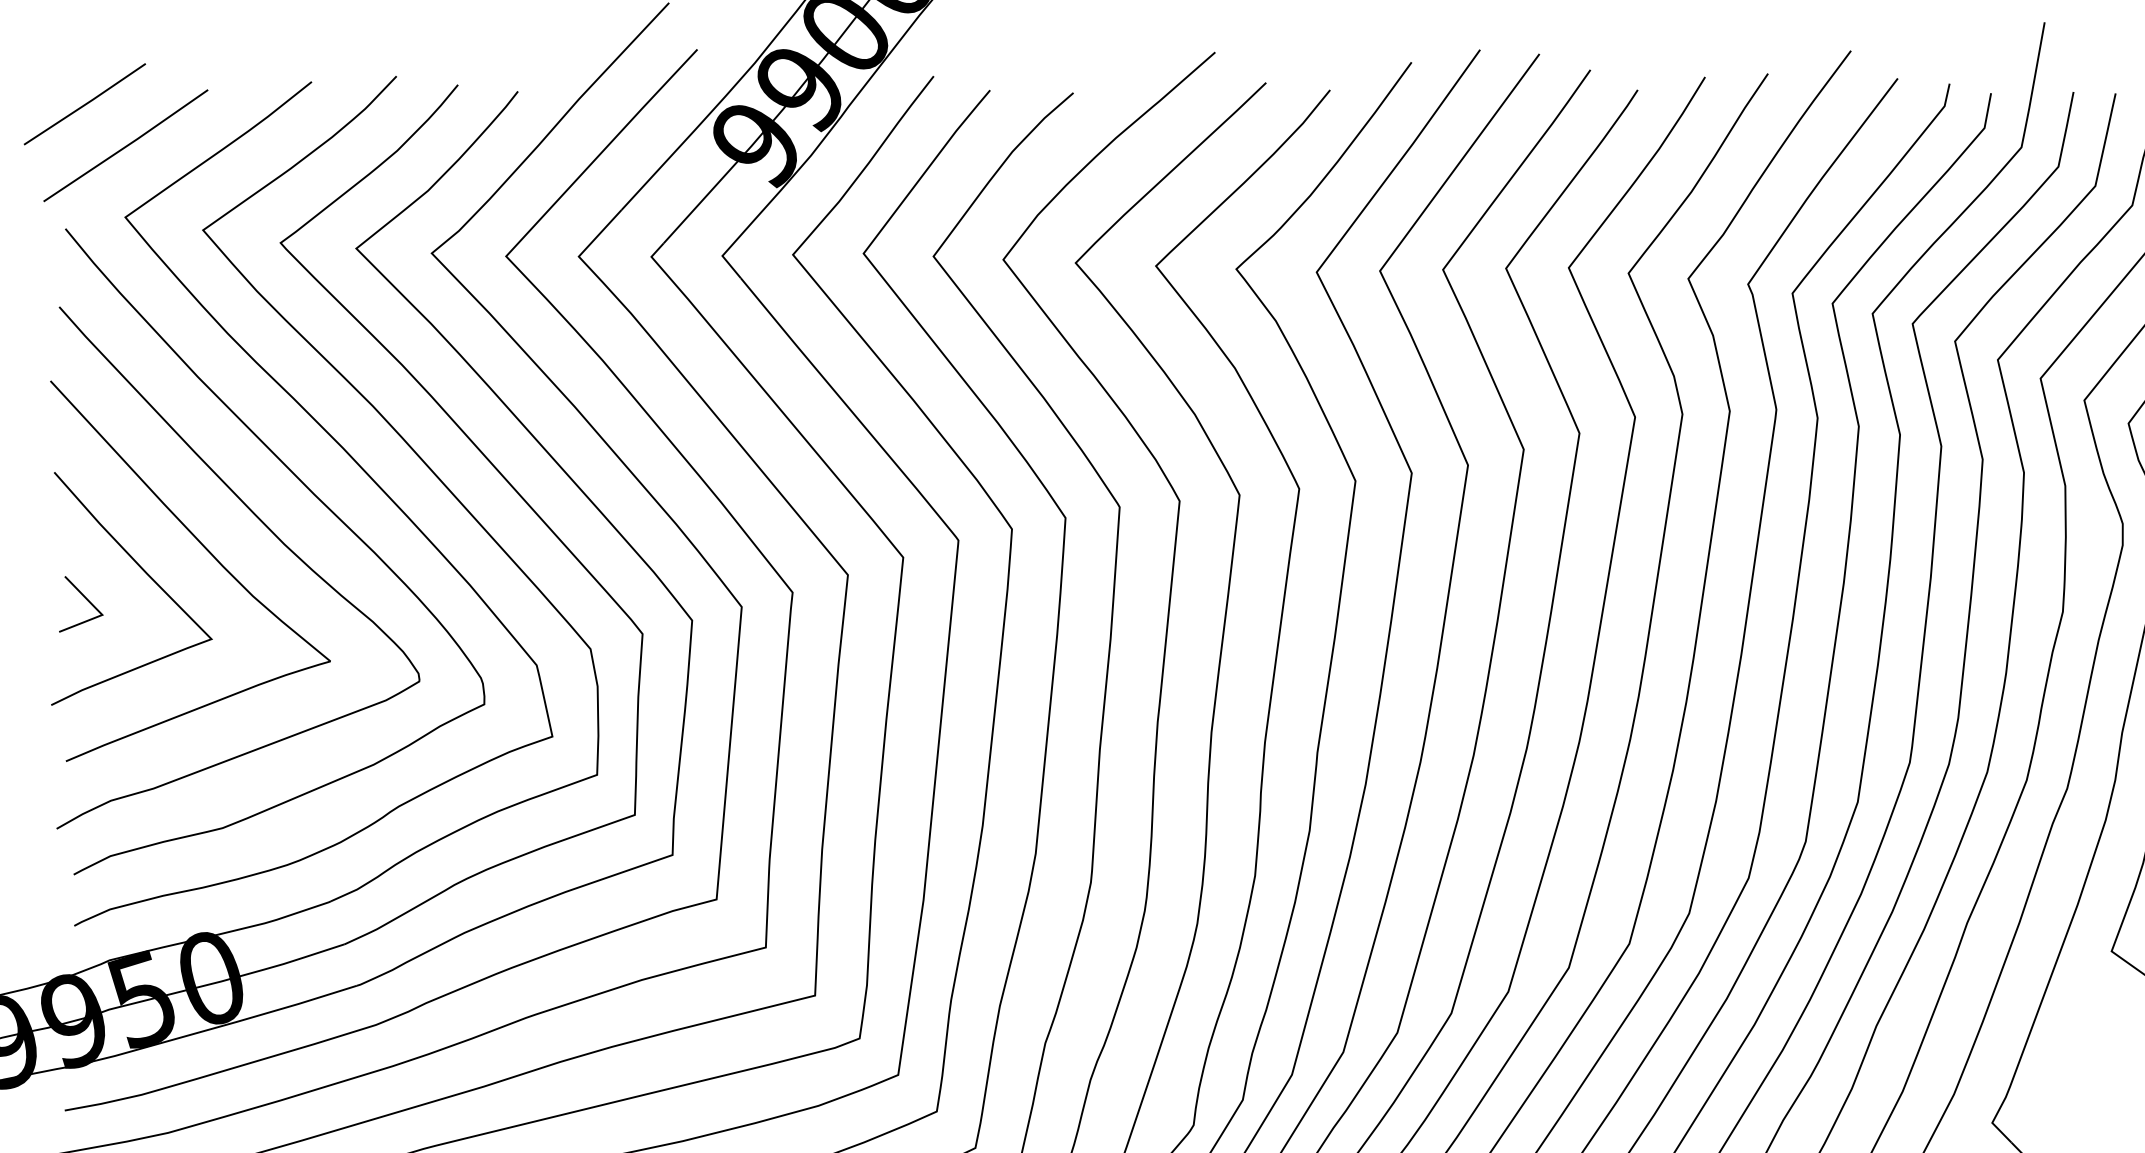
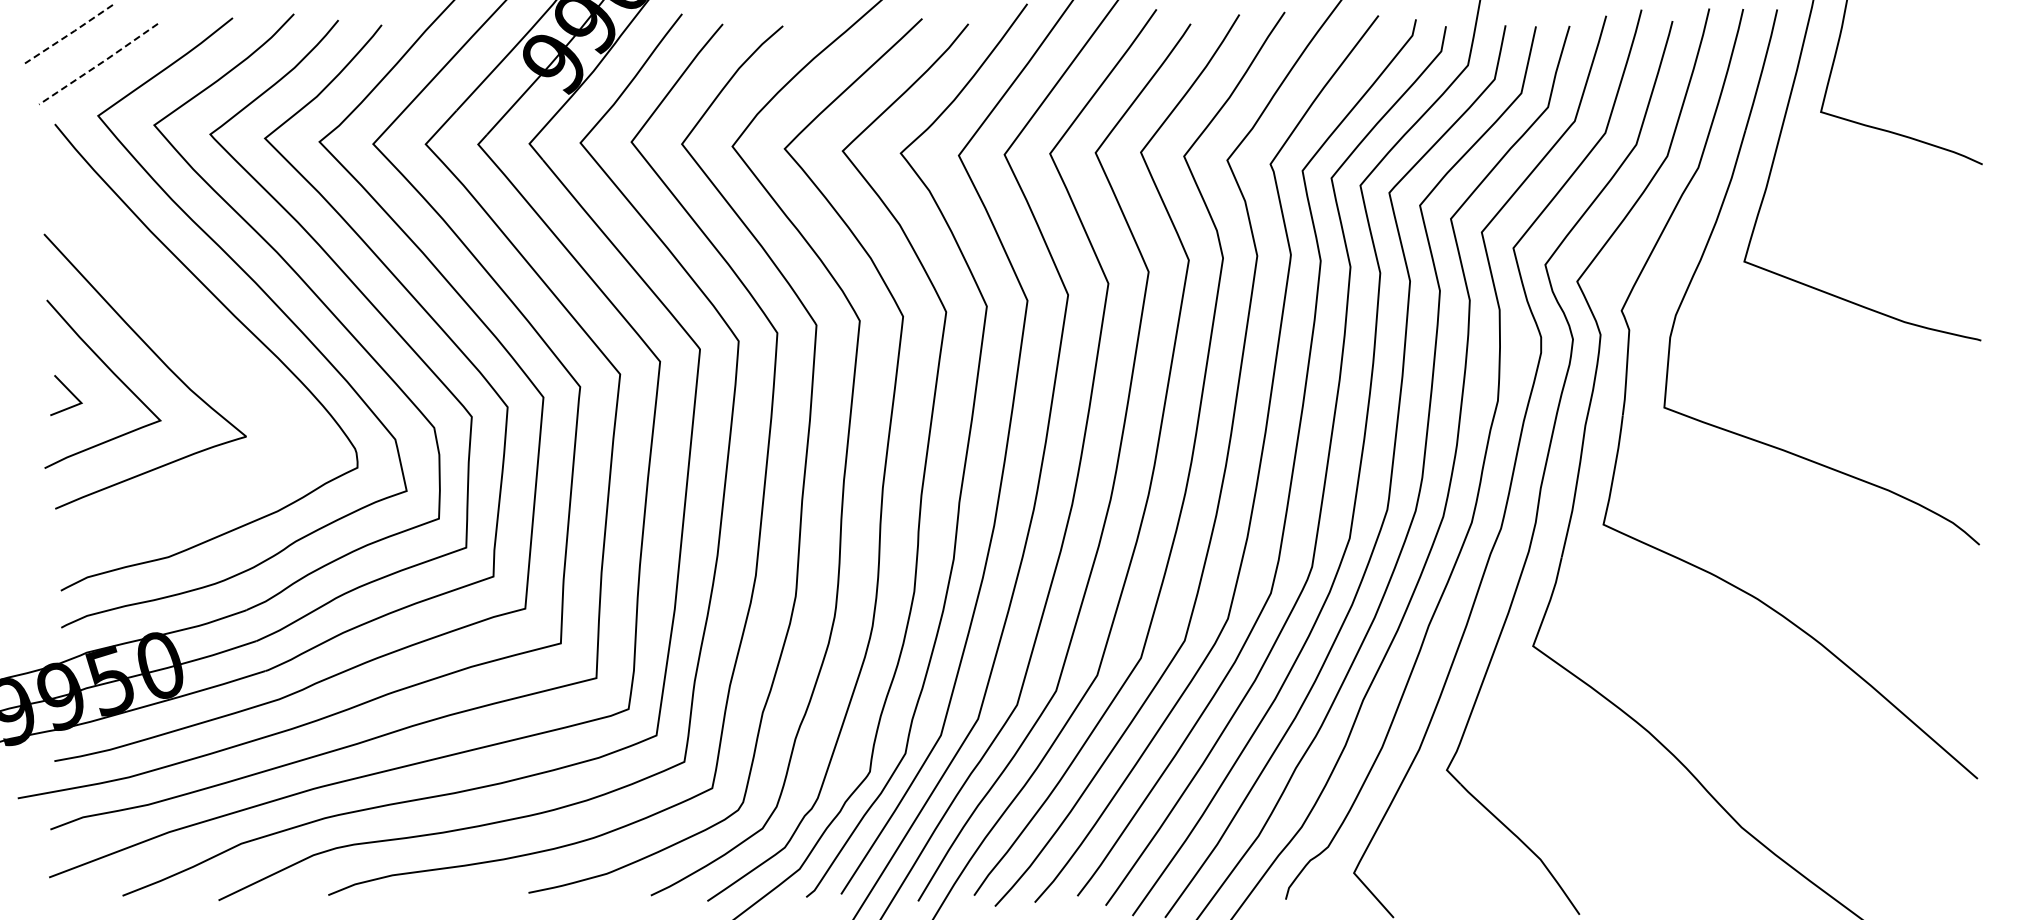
line: (85, 104) -> (69, 34), solid -> dashed
line: (125, 146) -> (98, 64), solid -> dashed
curve: (272, 533) -> (204, 344), removed

